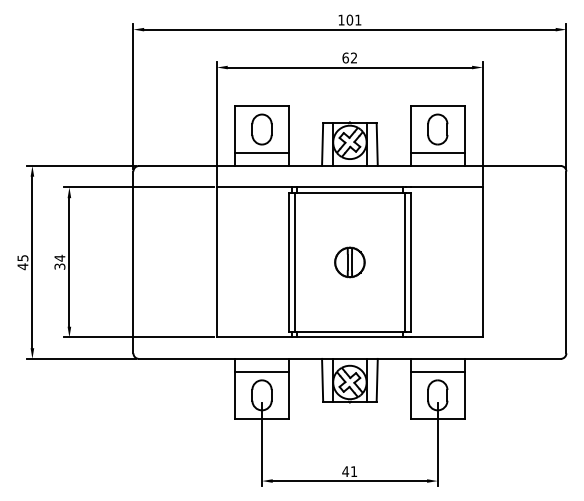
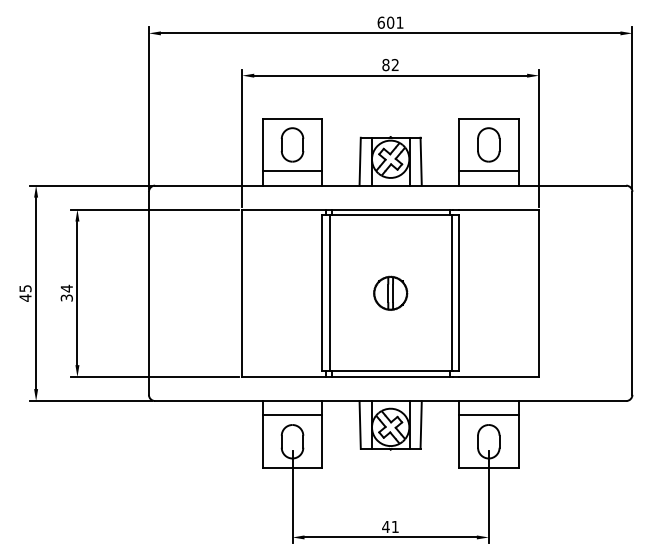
text: (340, 19) -> (380, 22), 101 -> 601
text: (345, 57) -> (385, 64), 62 -> 82

